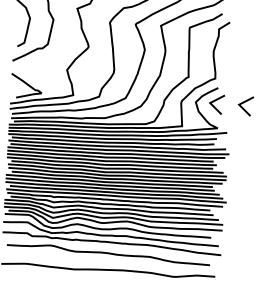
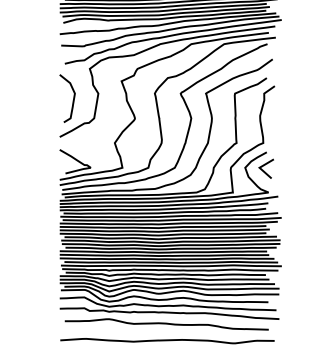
line: (243, 107) -> (293, 170), removed

